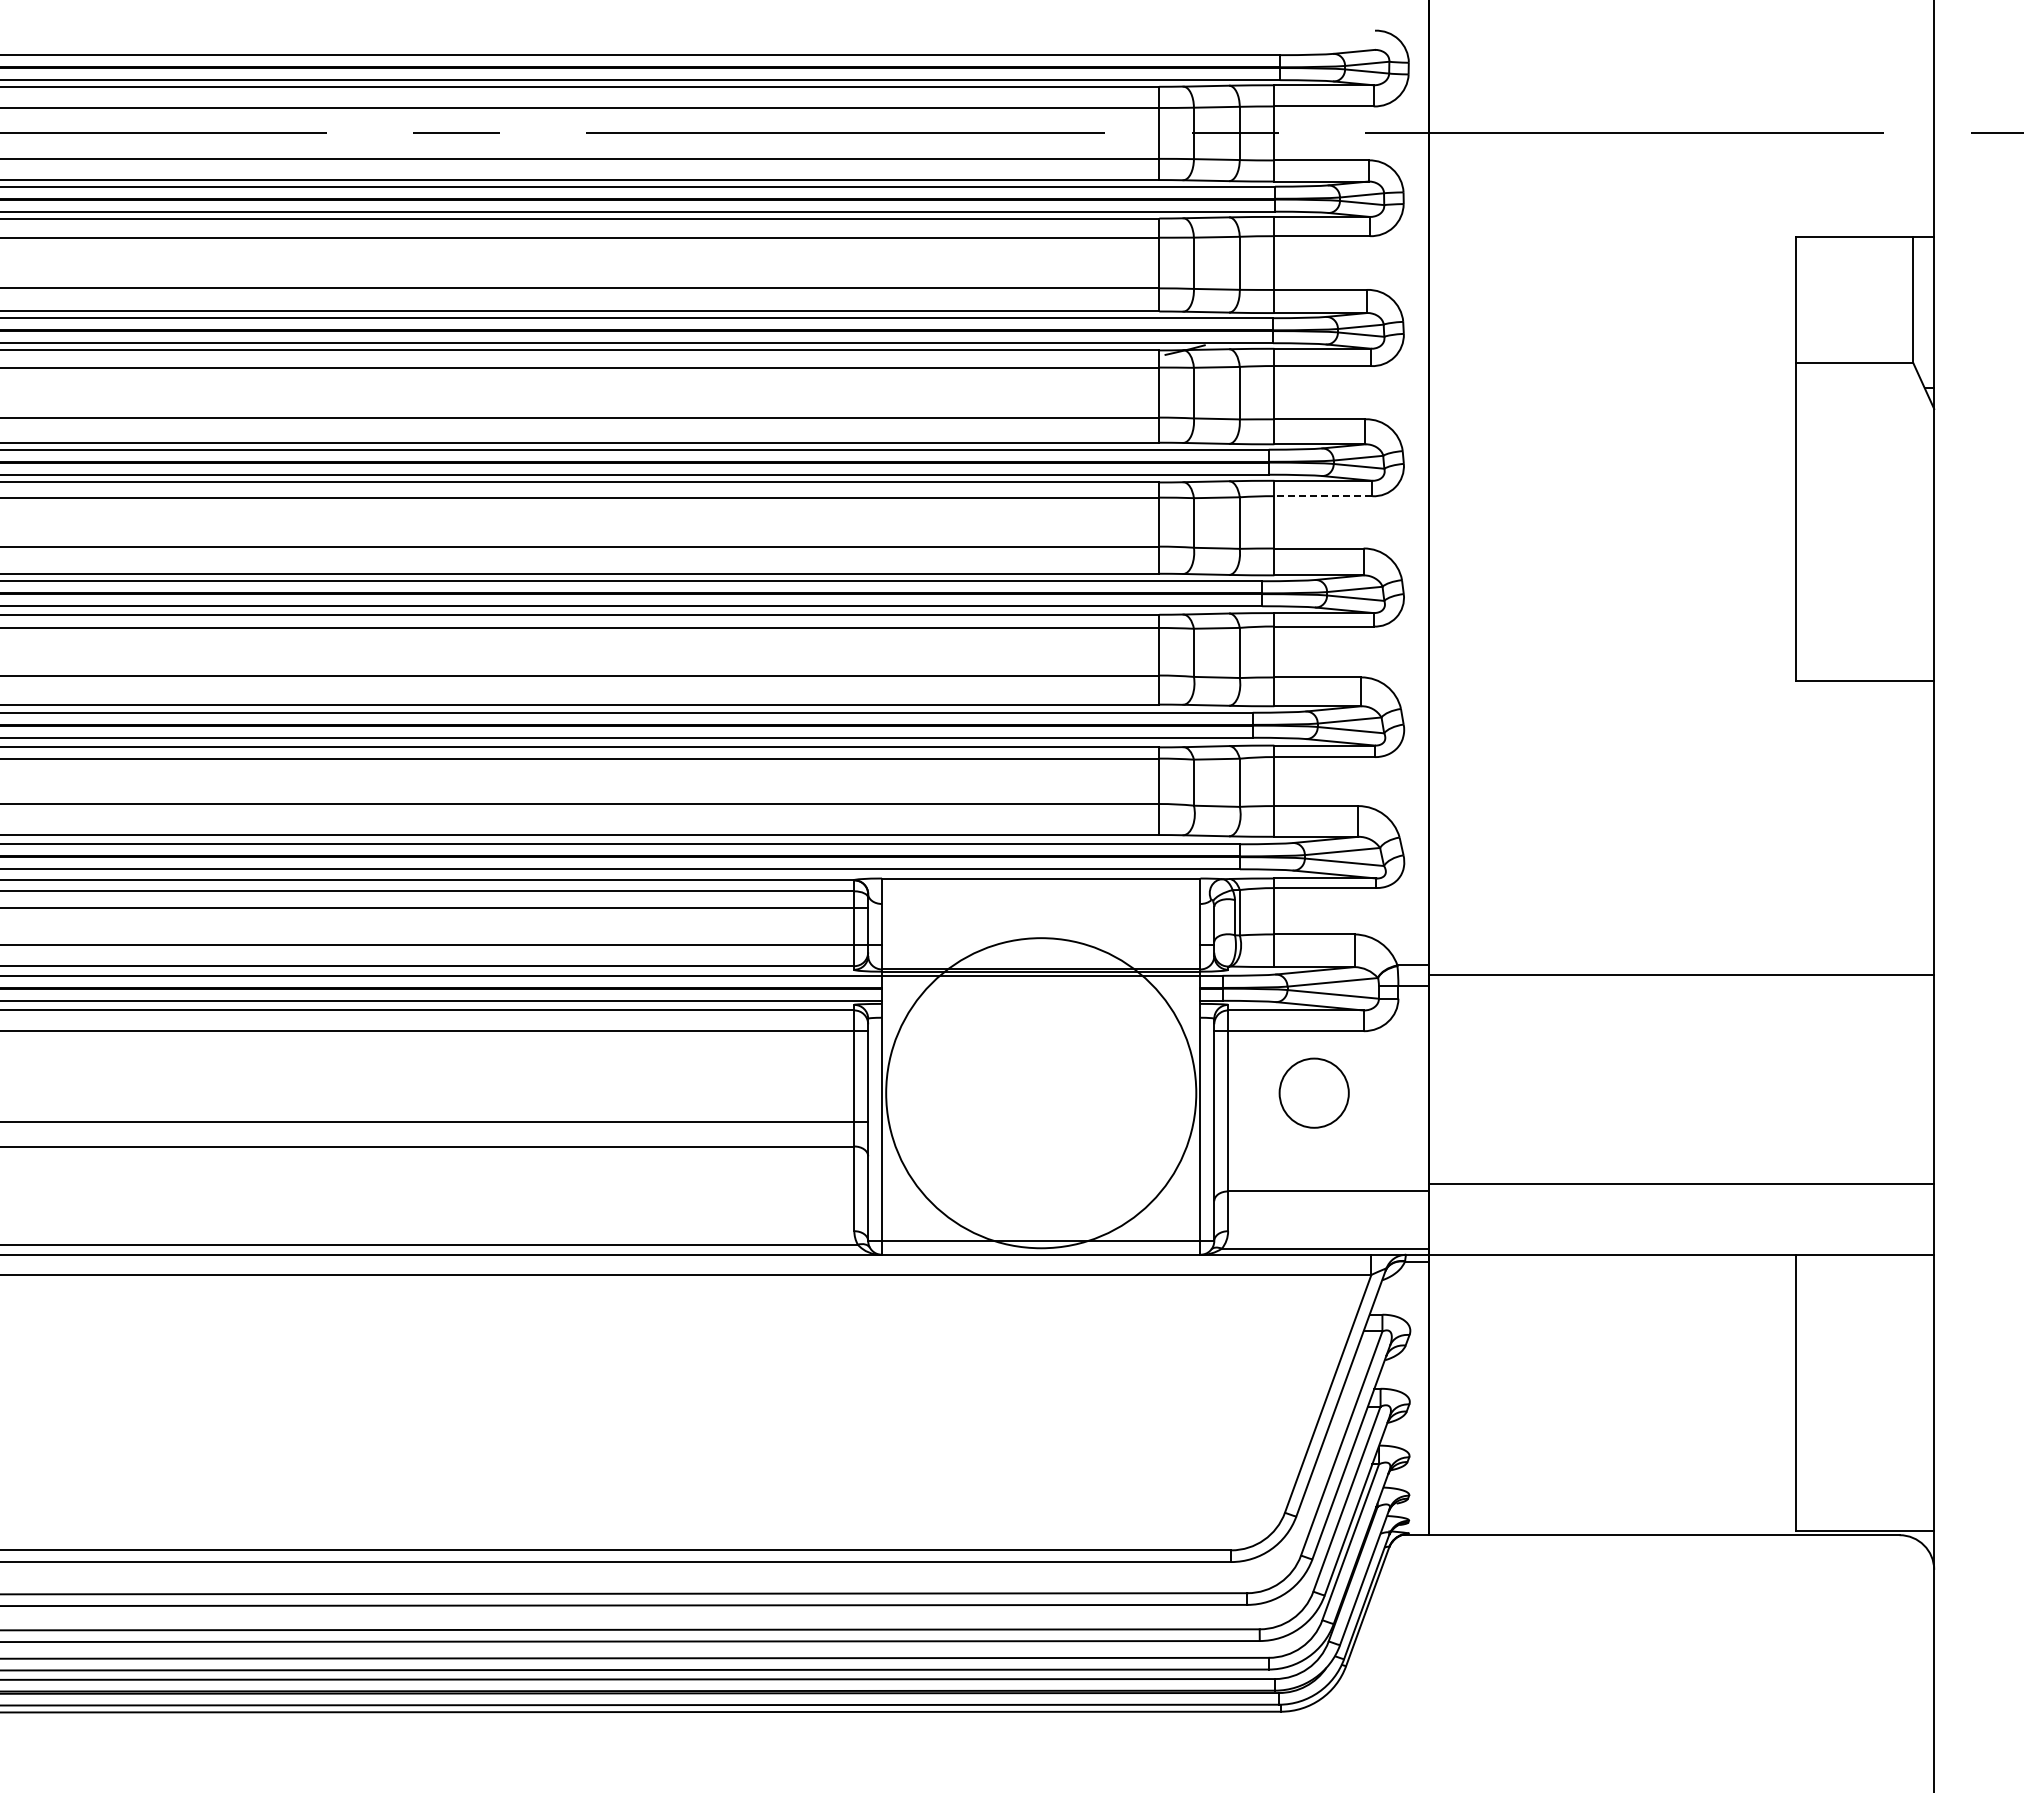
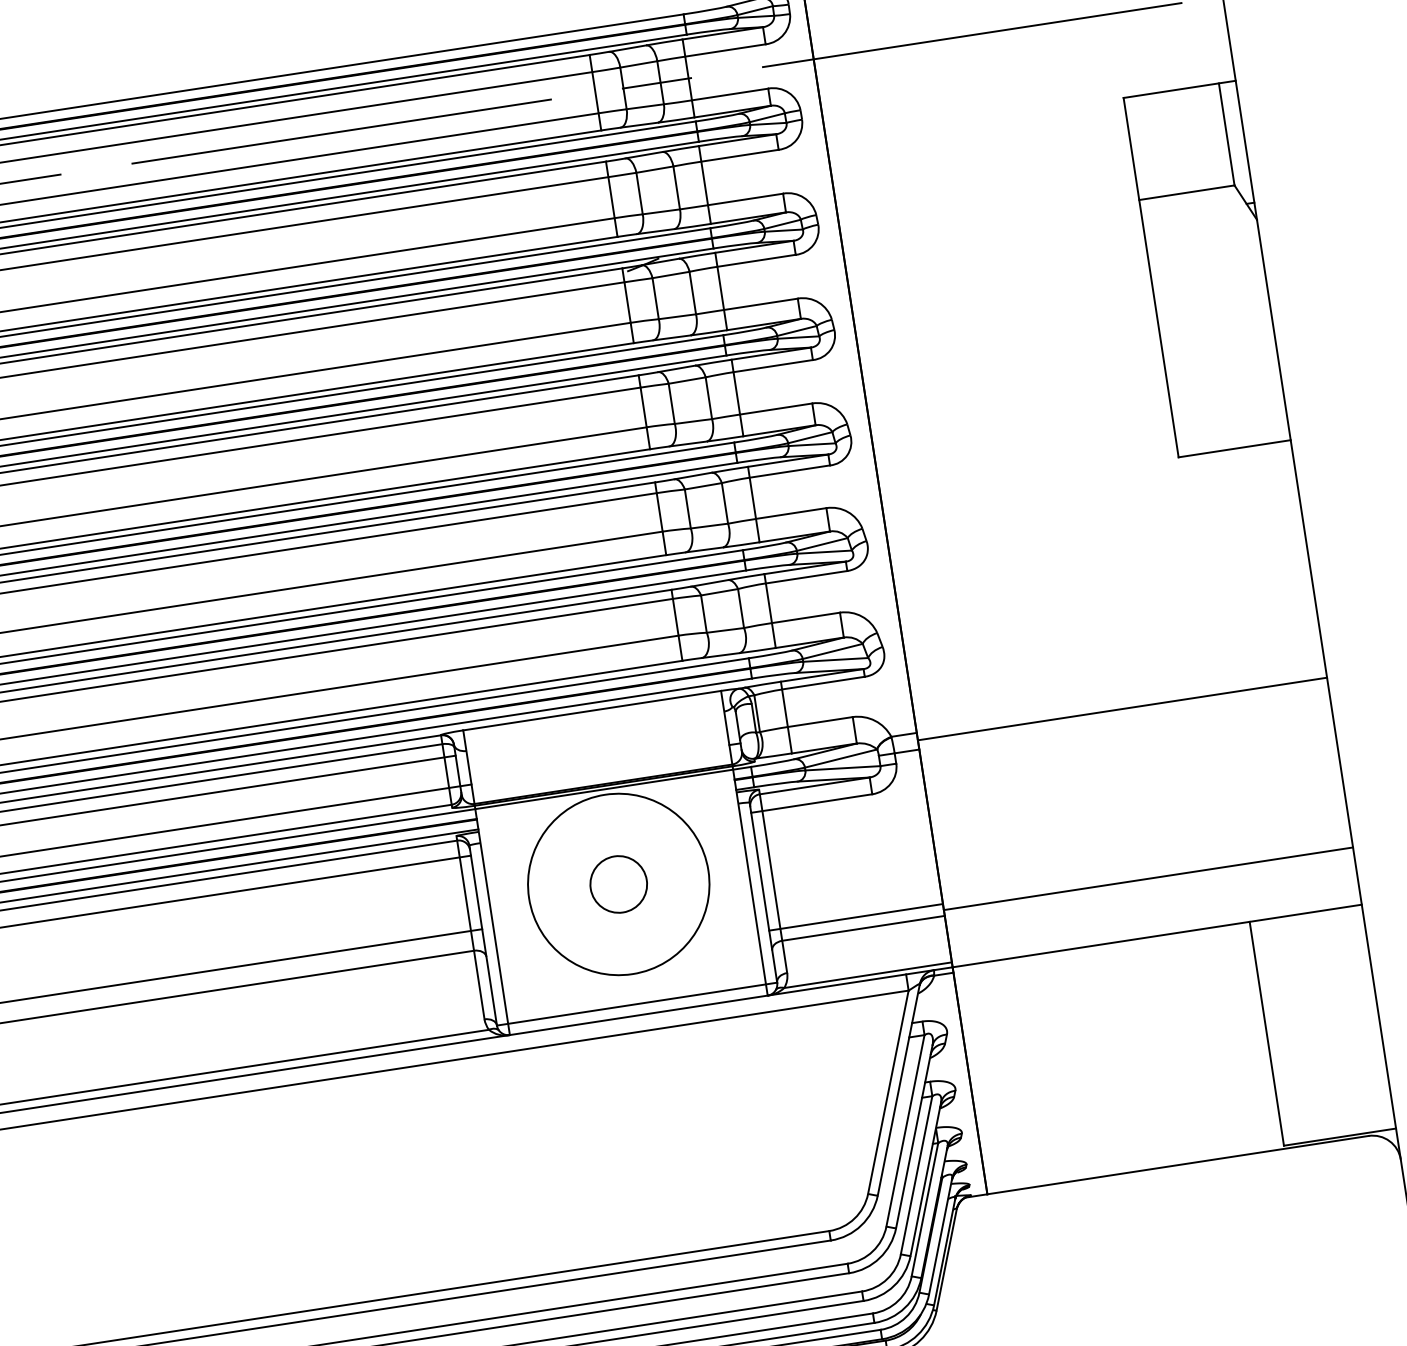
line: (1323, 496) -> (773, 366), dashed -> solid
circle: (1040, 1092) -> (618, 883), size x0.71
circle: (1313, 1092) -> (618, 883), moved
line: (1321, 1176) -> (856, 917), added

